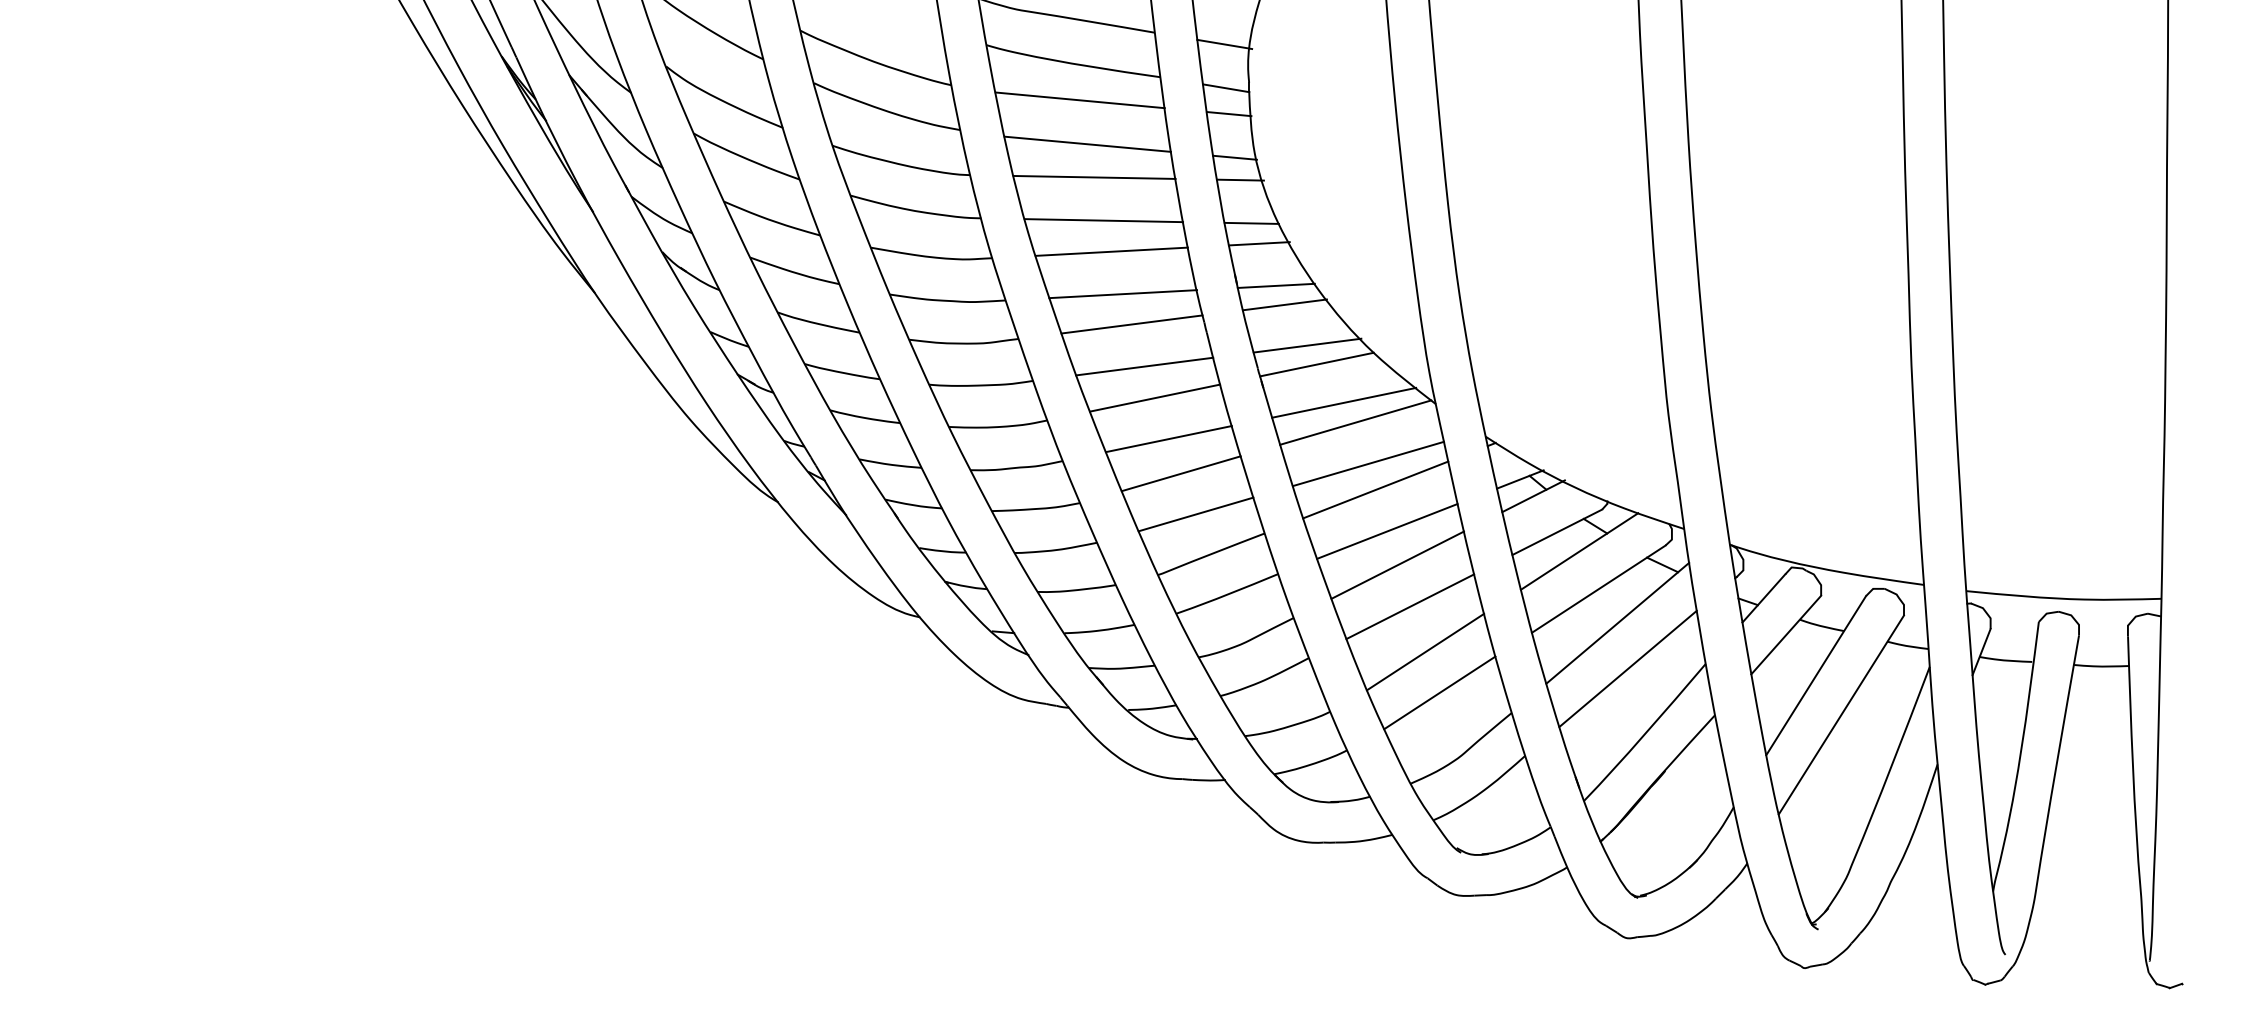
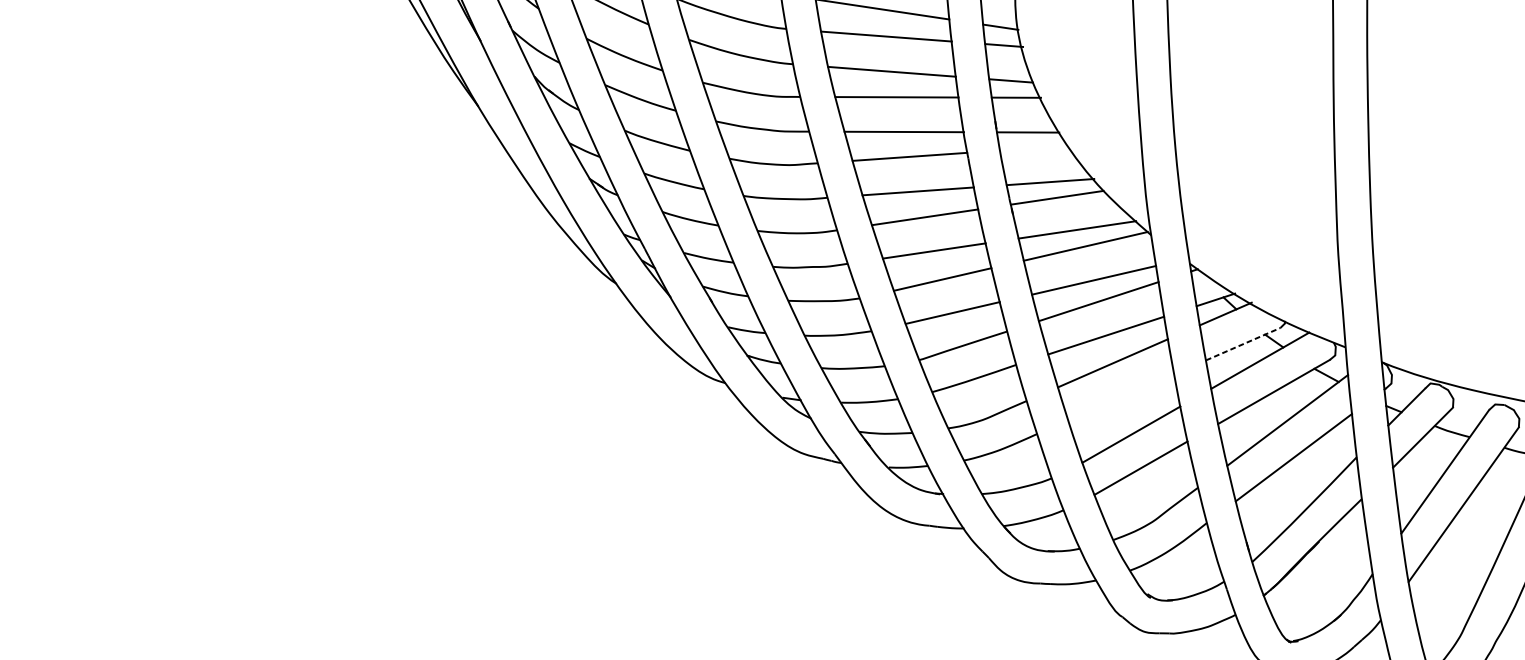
line: (1284, 304) -> (1033, 147), removed
line: (1557, 532) -> (1243, 344), solid -> dashed
line: (1410, 606) -> (1121, 397), removed

